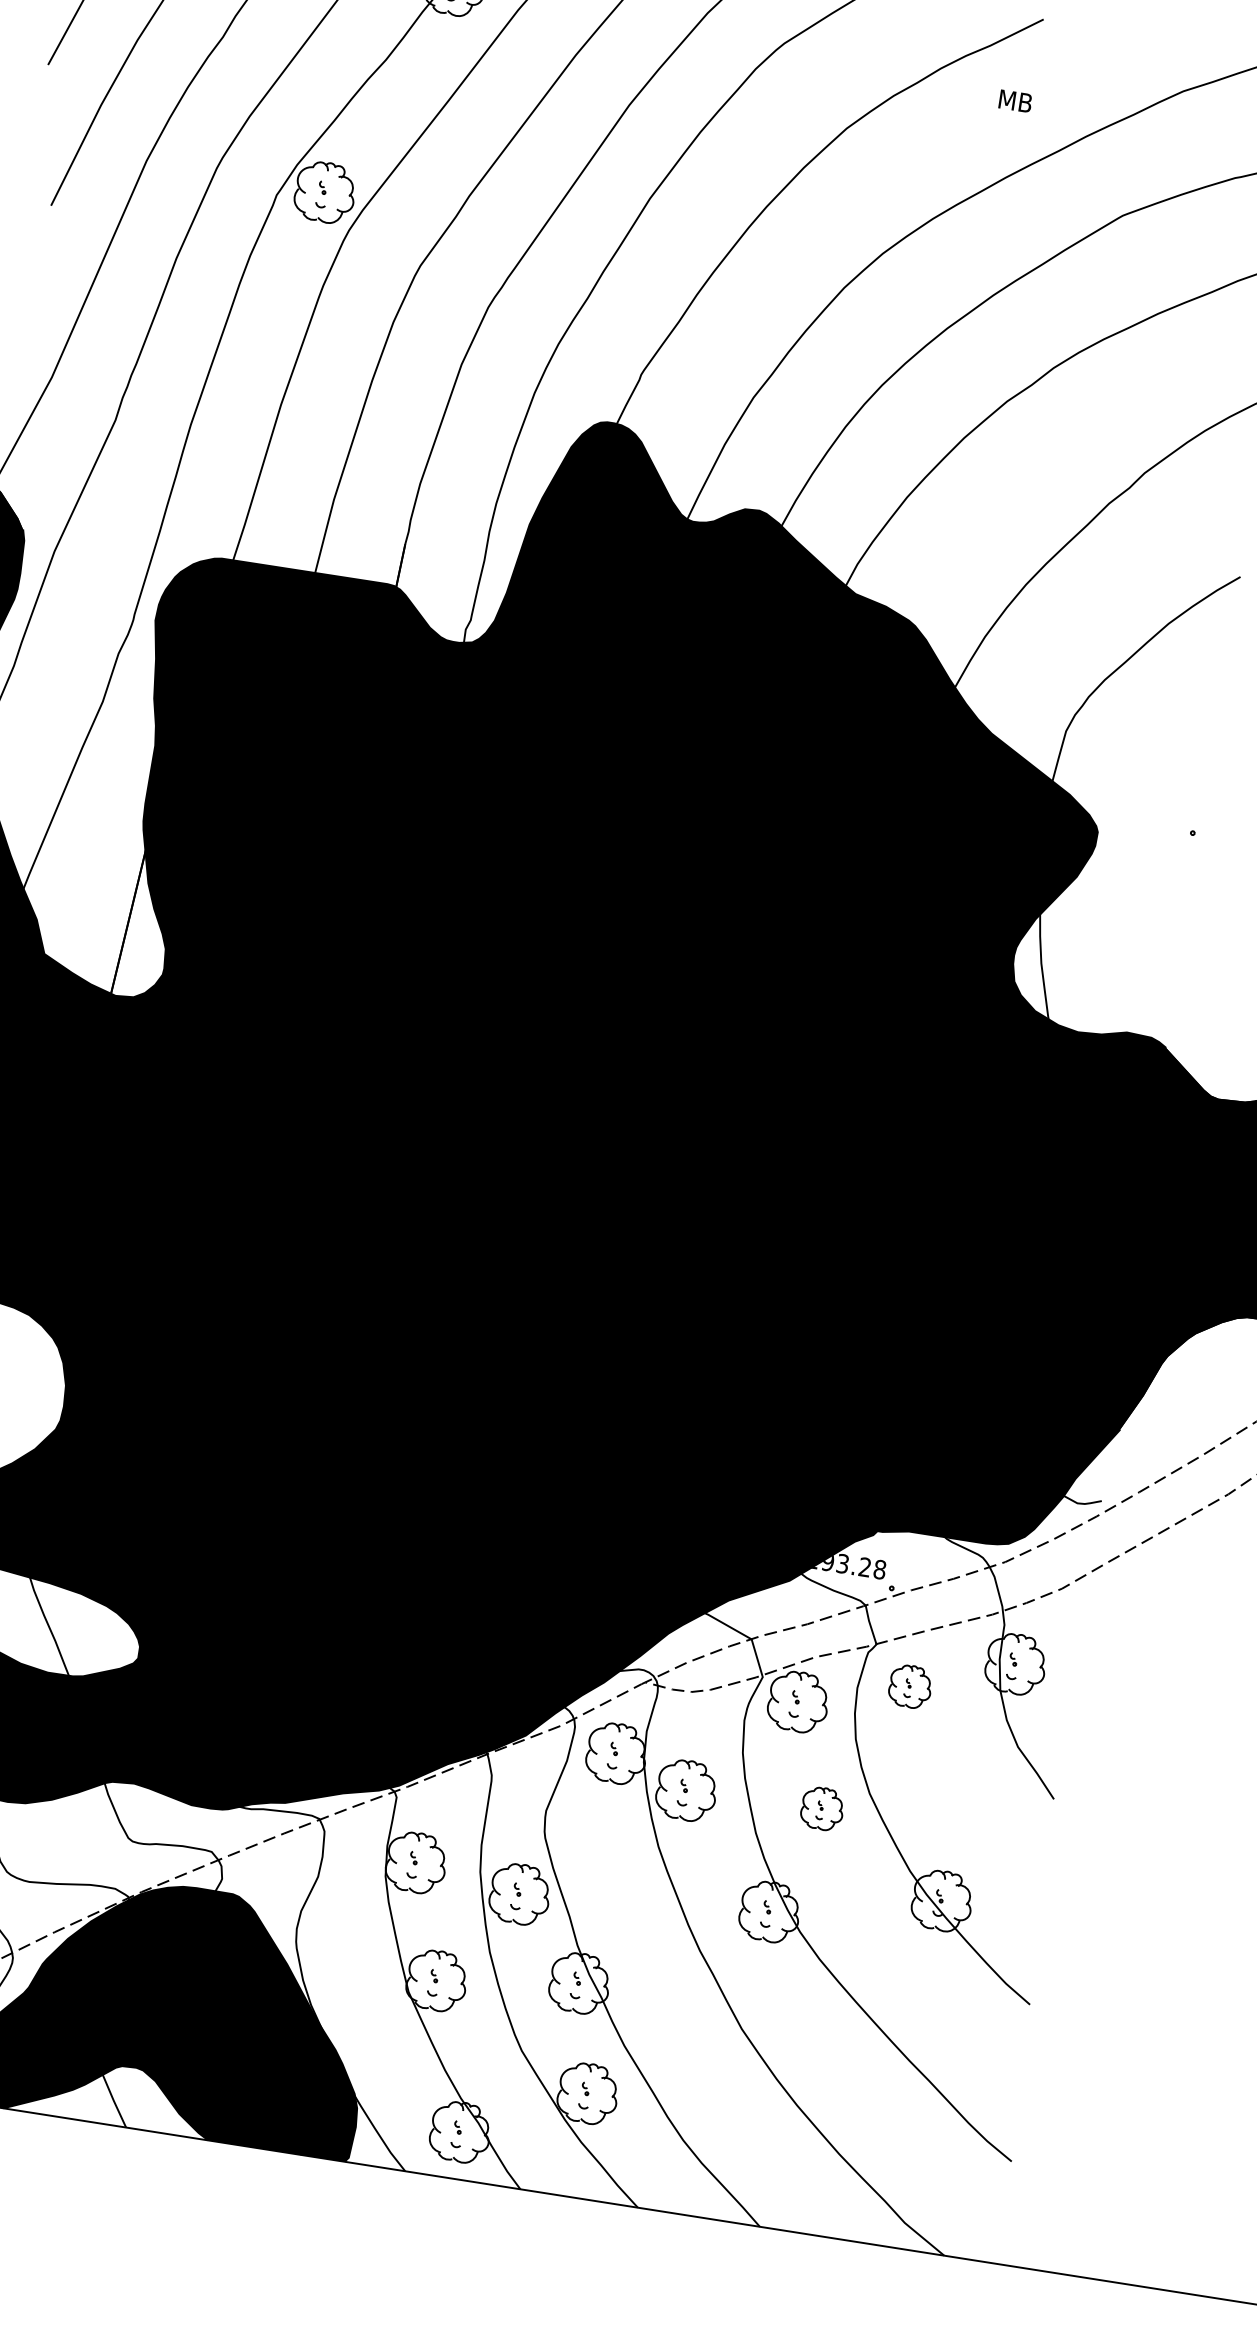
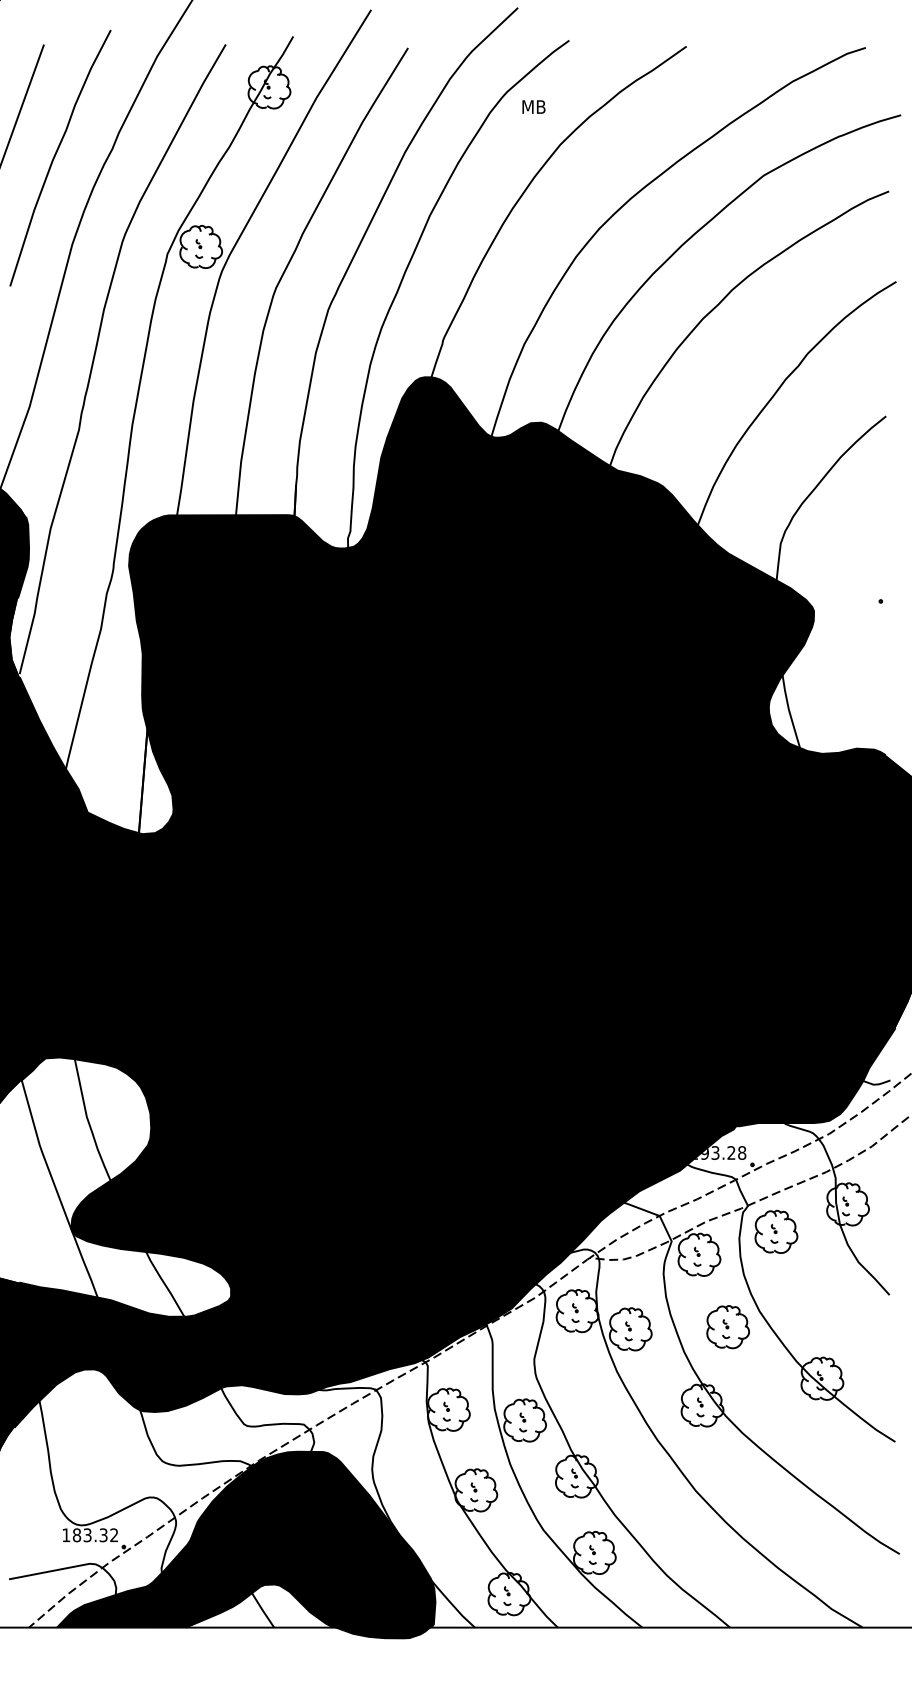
text: (1015, 100) -> (533, 106), moved
part: (910, 1686) -> (776, 1231), size x1.43
part: (821, 1809) -> (727, 1327), size x1.43
fill: (275, 2159) -> (382, 1633), added

